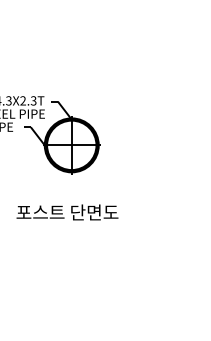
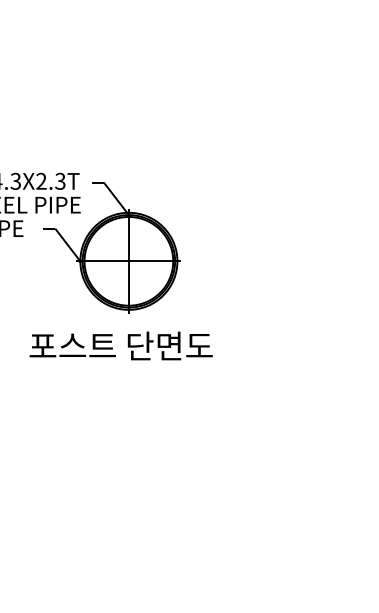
text: (67, 212) -> (121, 346), moved

